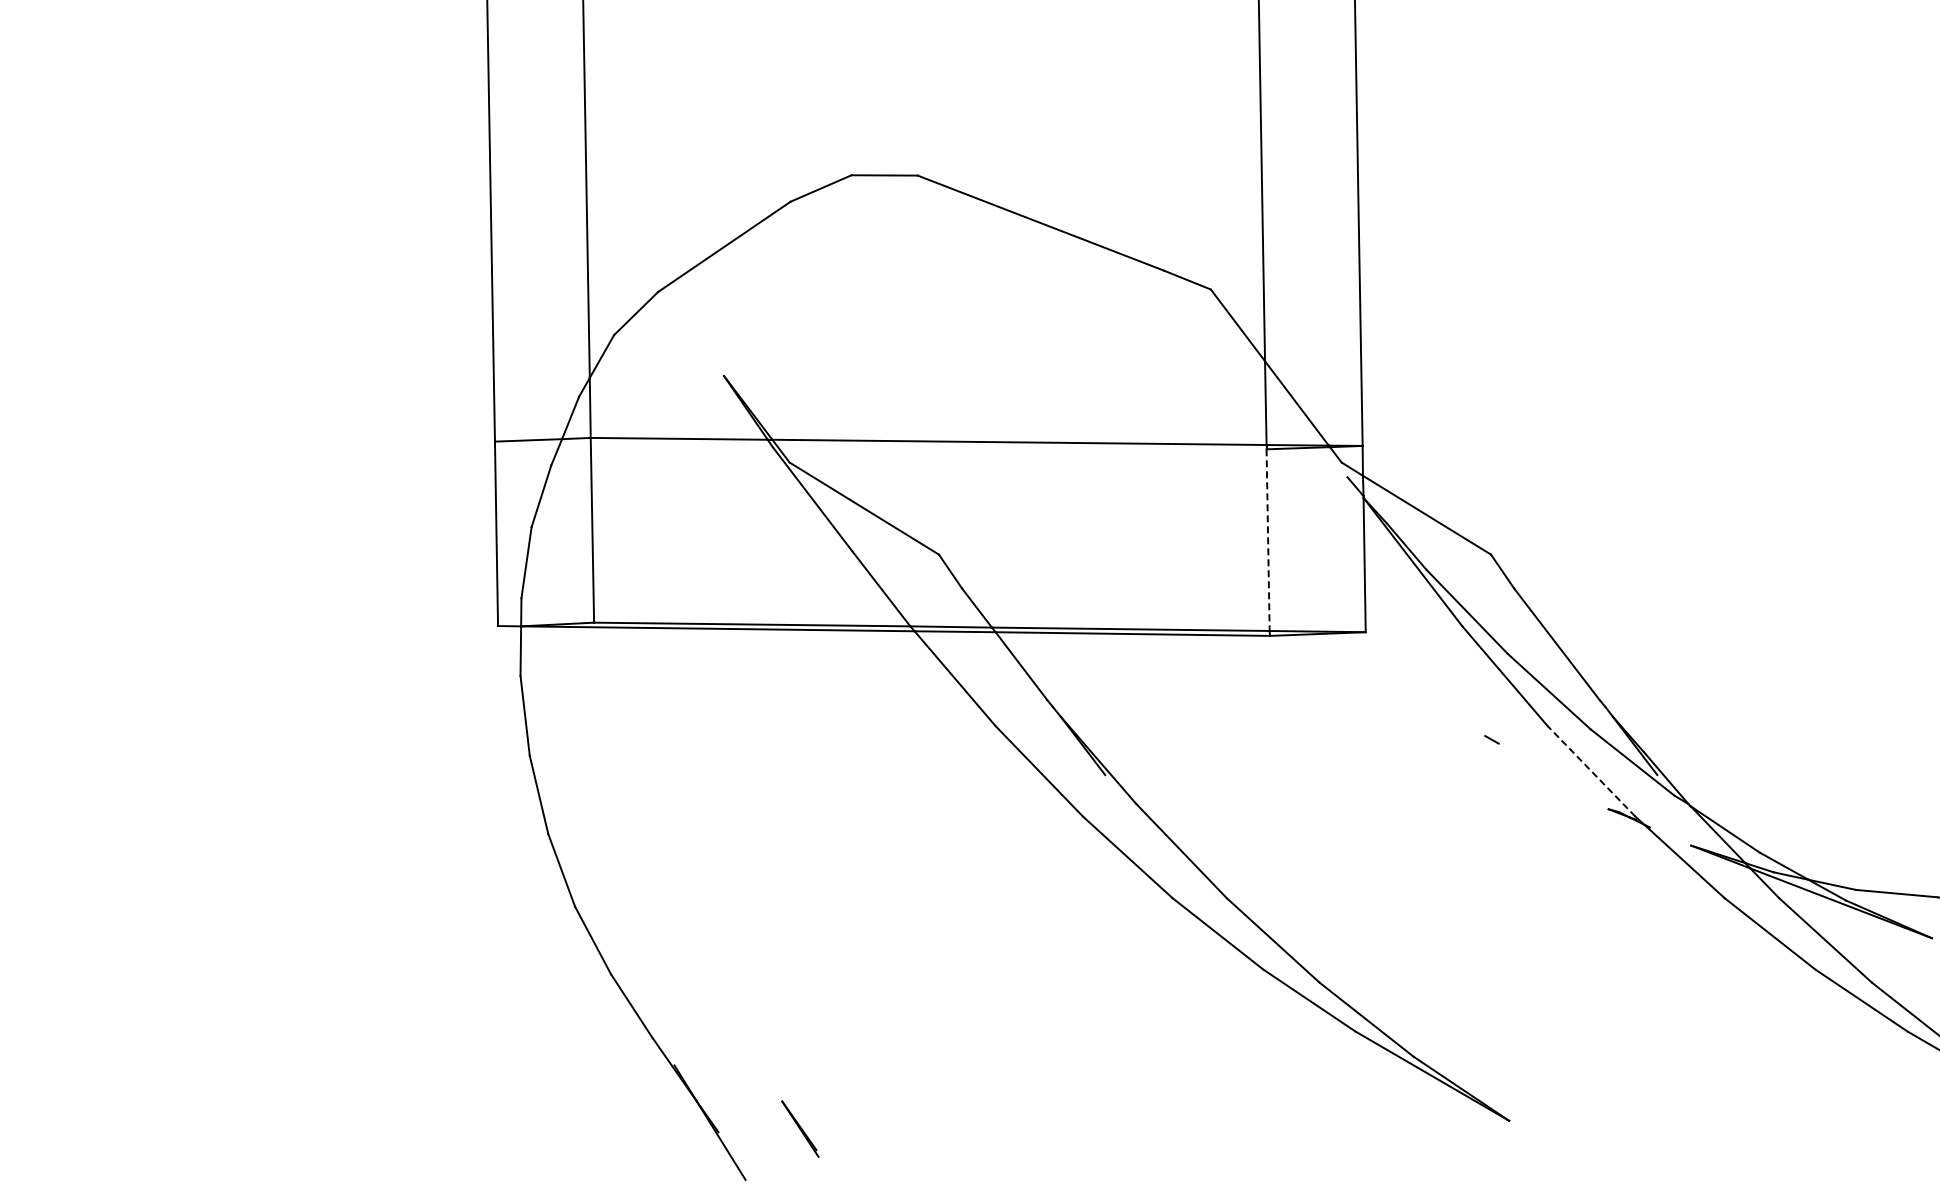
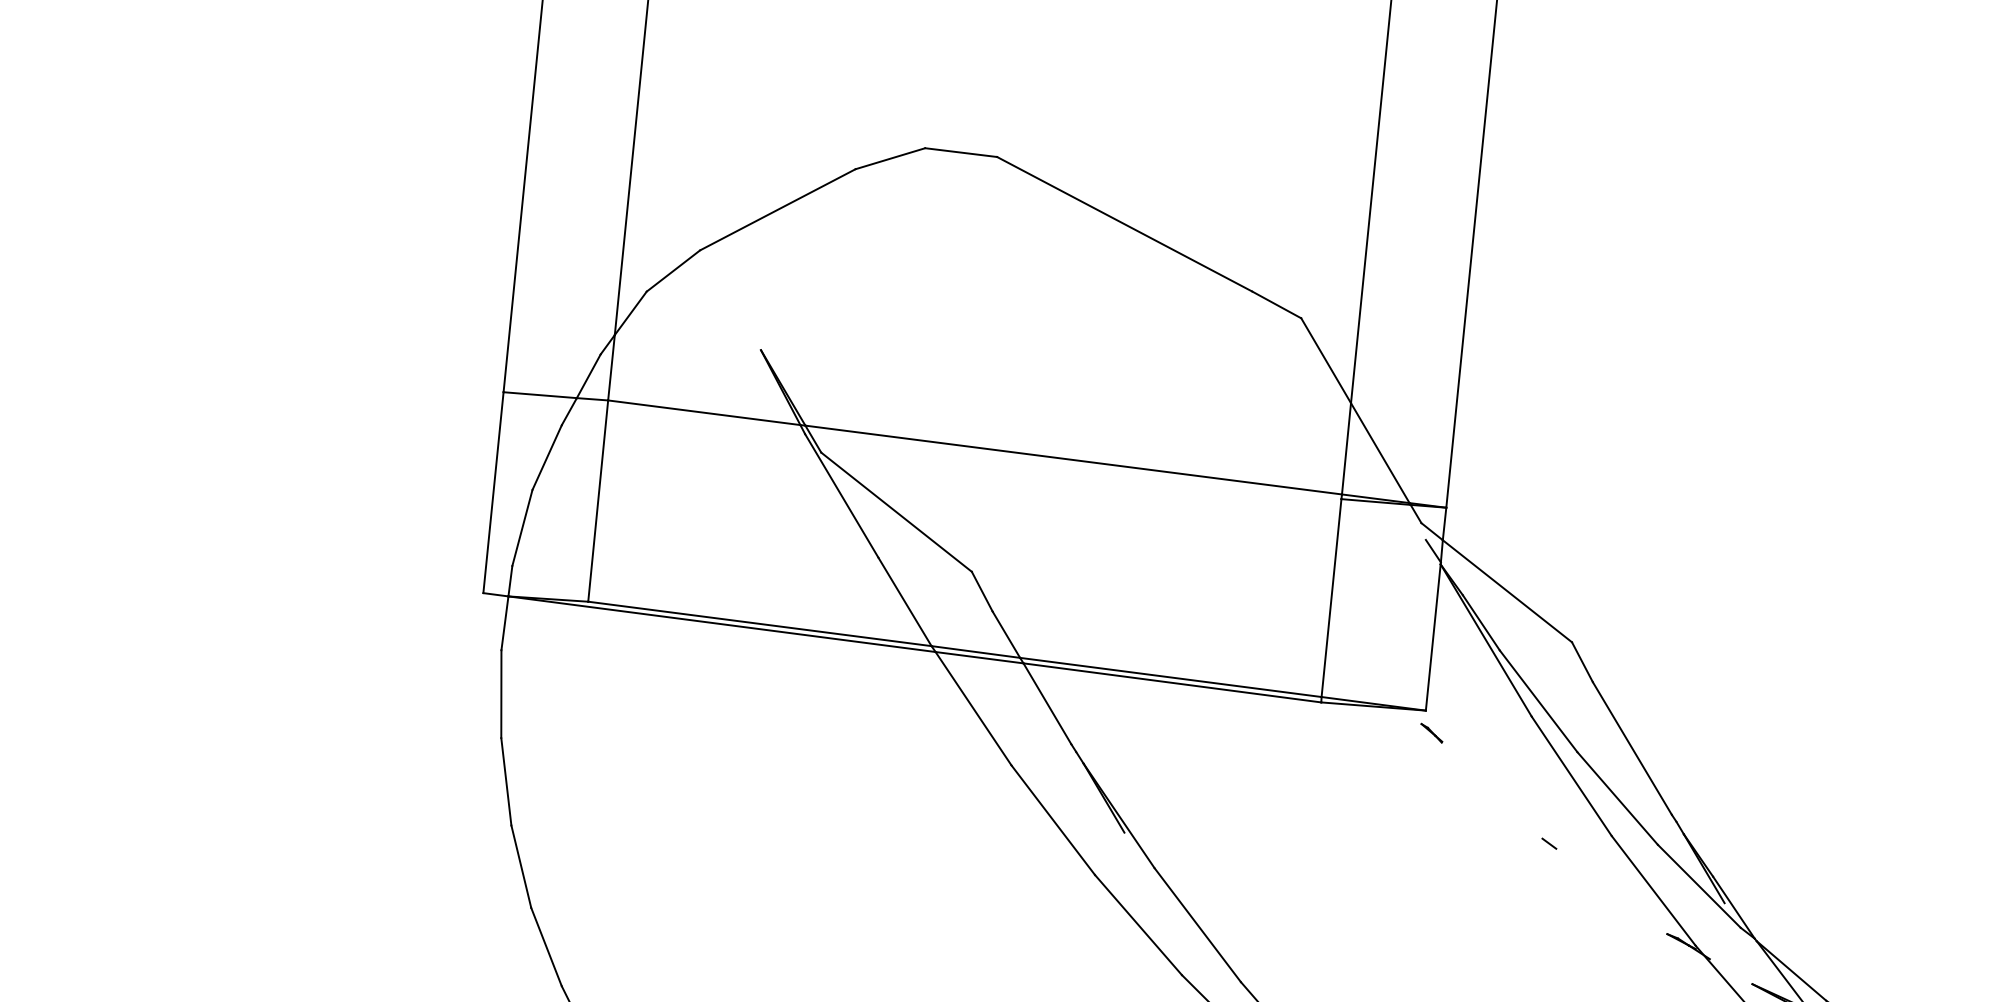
line: (1268, 540) -> (1331, 598), dashed -> solid
line: (1373, 651) -> (1431, 732), added
line: (1591, 771) -> (1653, 890), dashed -> solid

